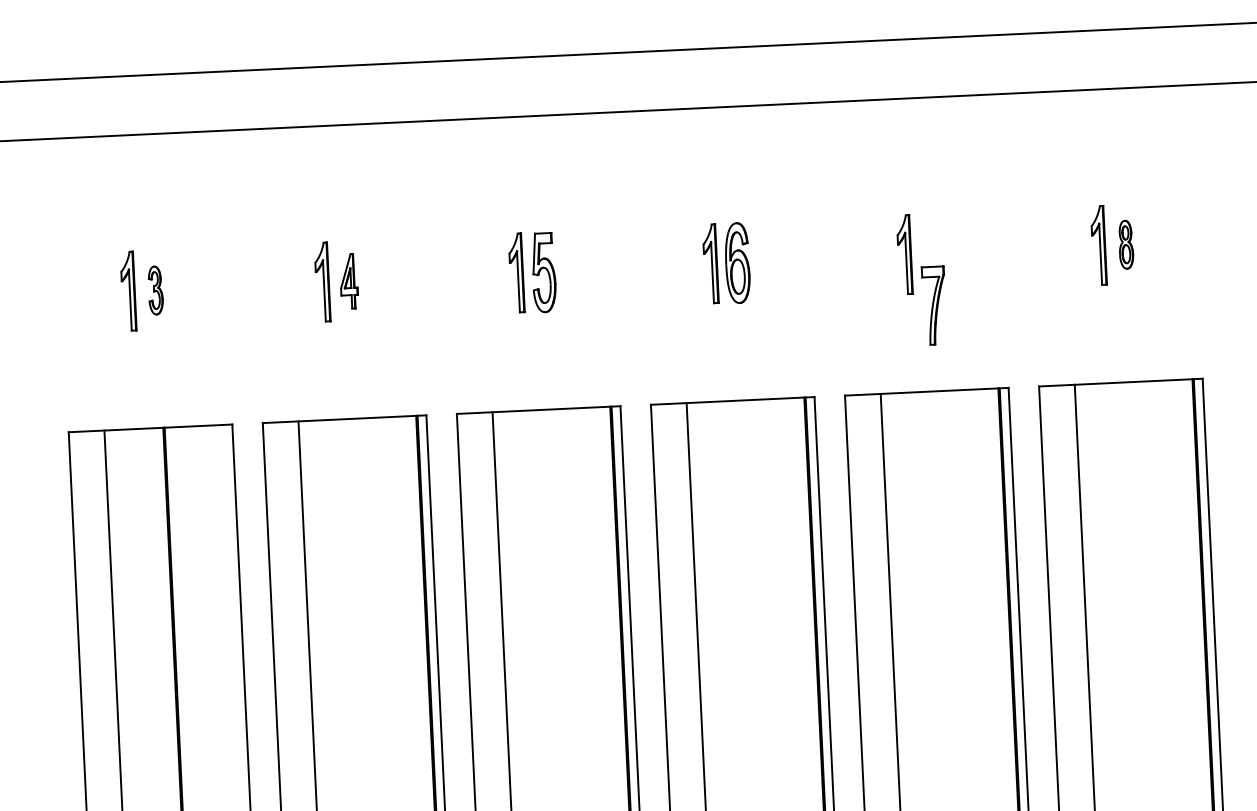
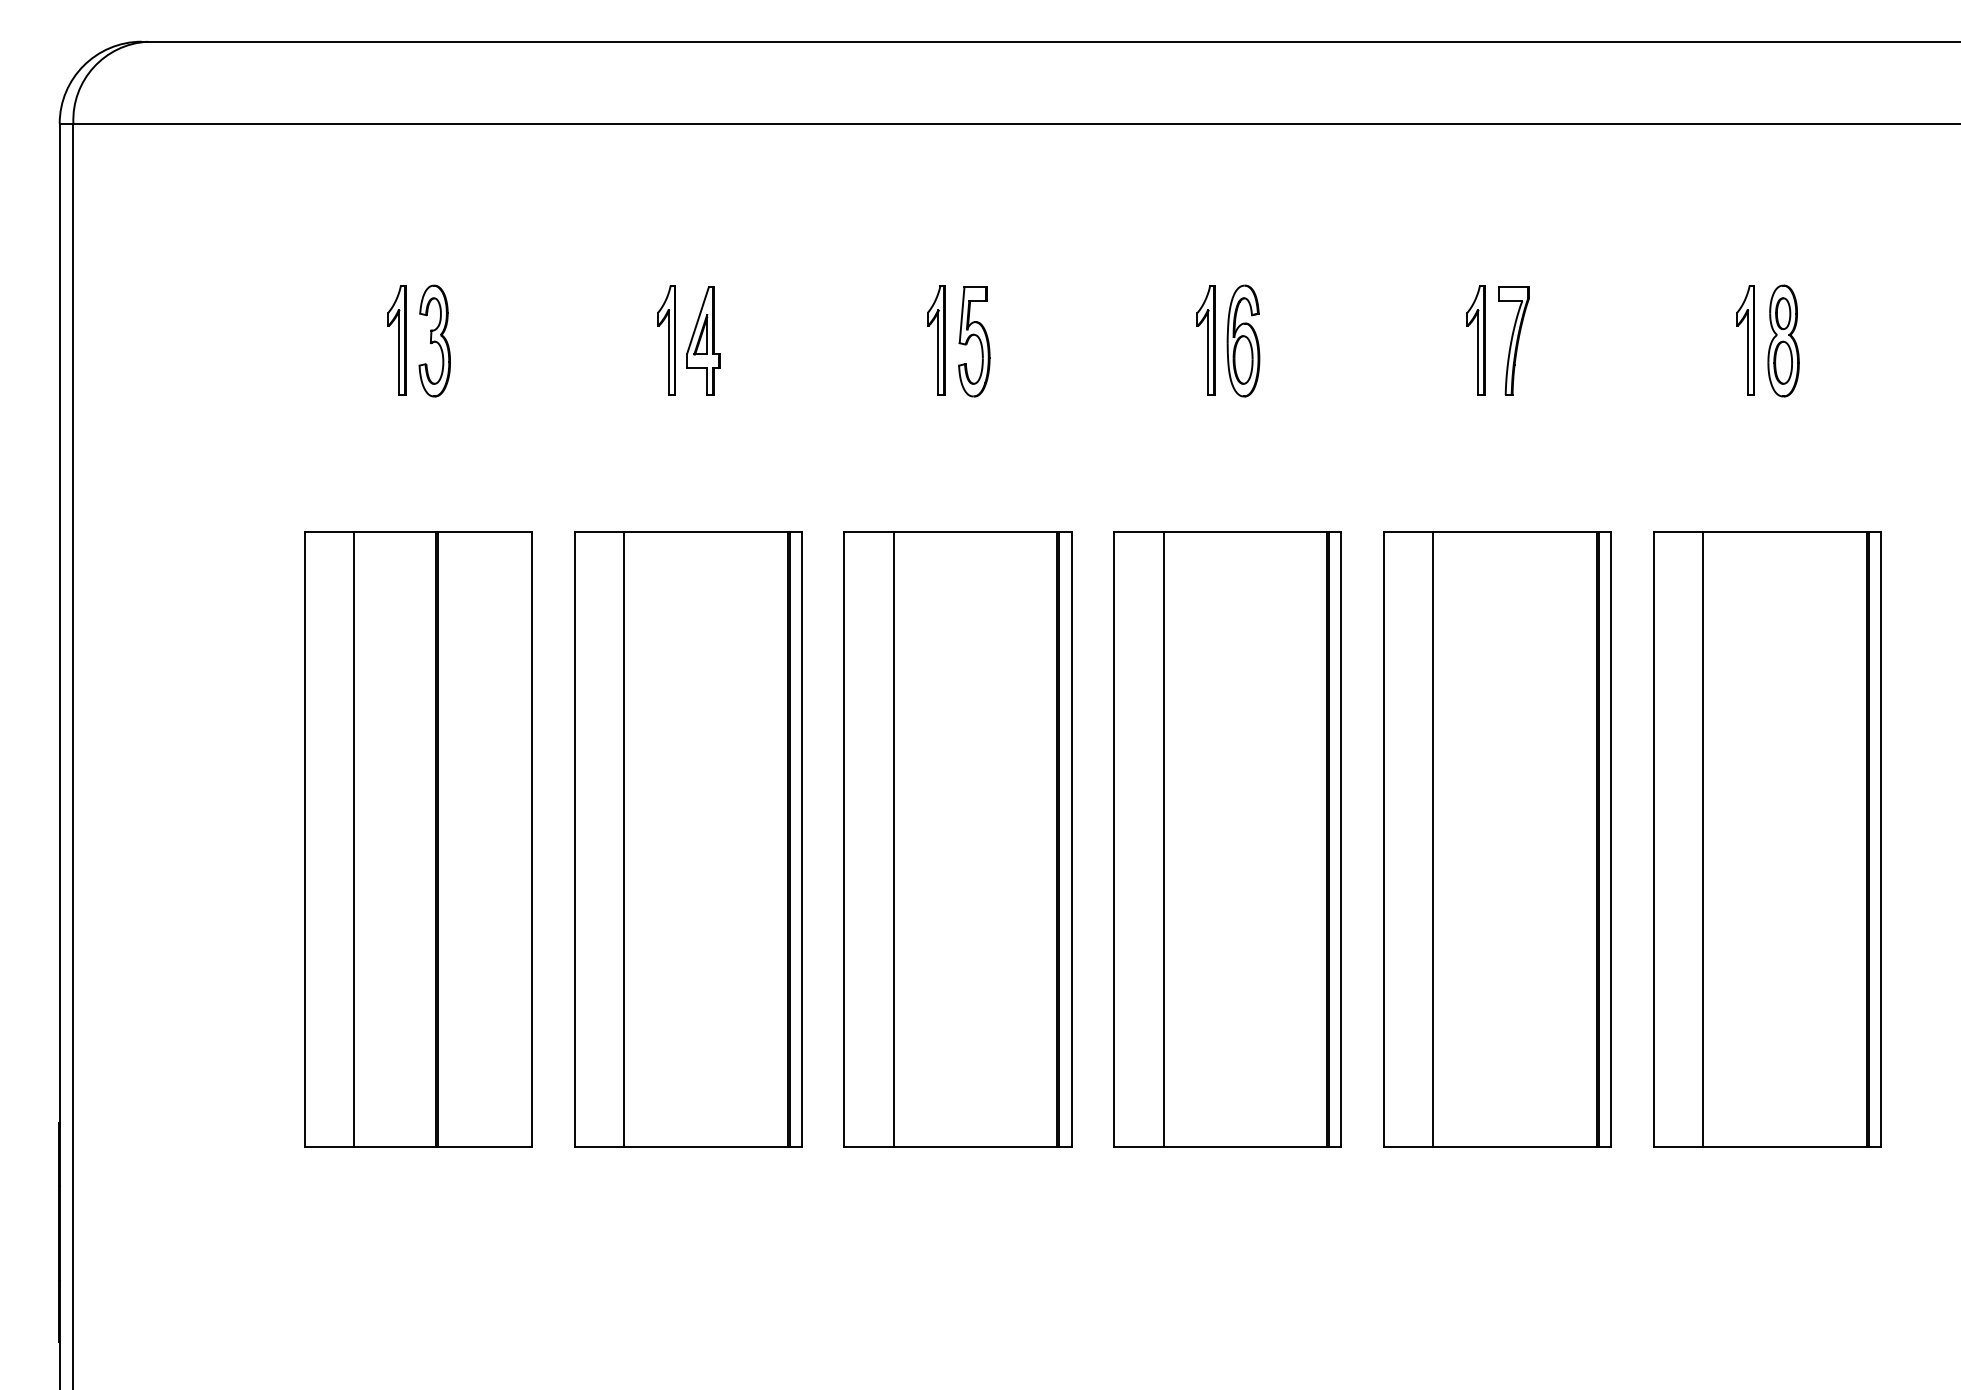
part: (1126, 244) -> (1783, 340), size x1.67
part: (349, 281) -> (703, 340), size x1.43
part: (155, 290) -> (434, 340), size x1.67
part: (934, 305) -> (1513, 340), moved

